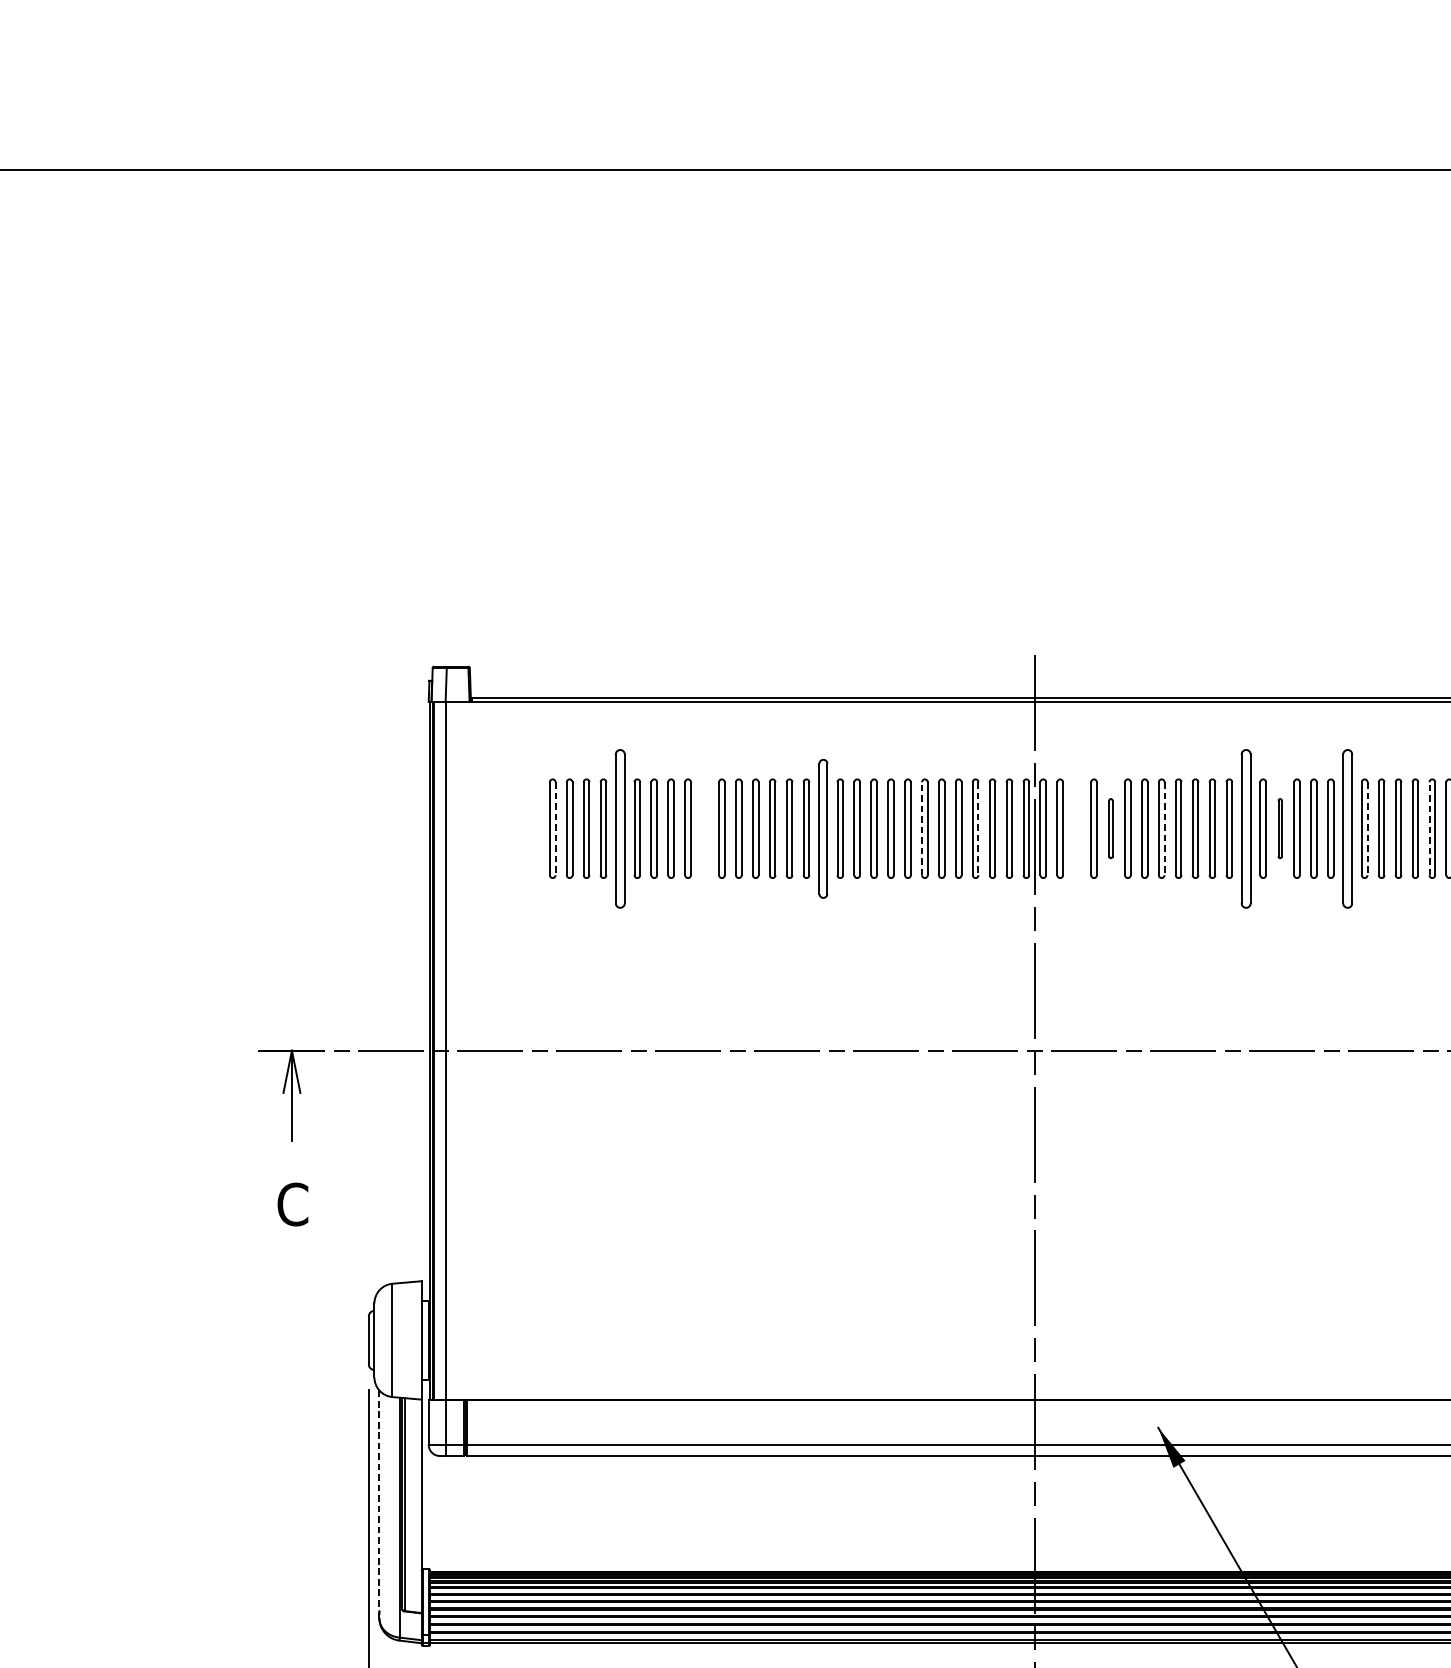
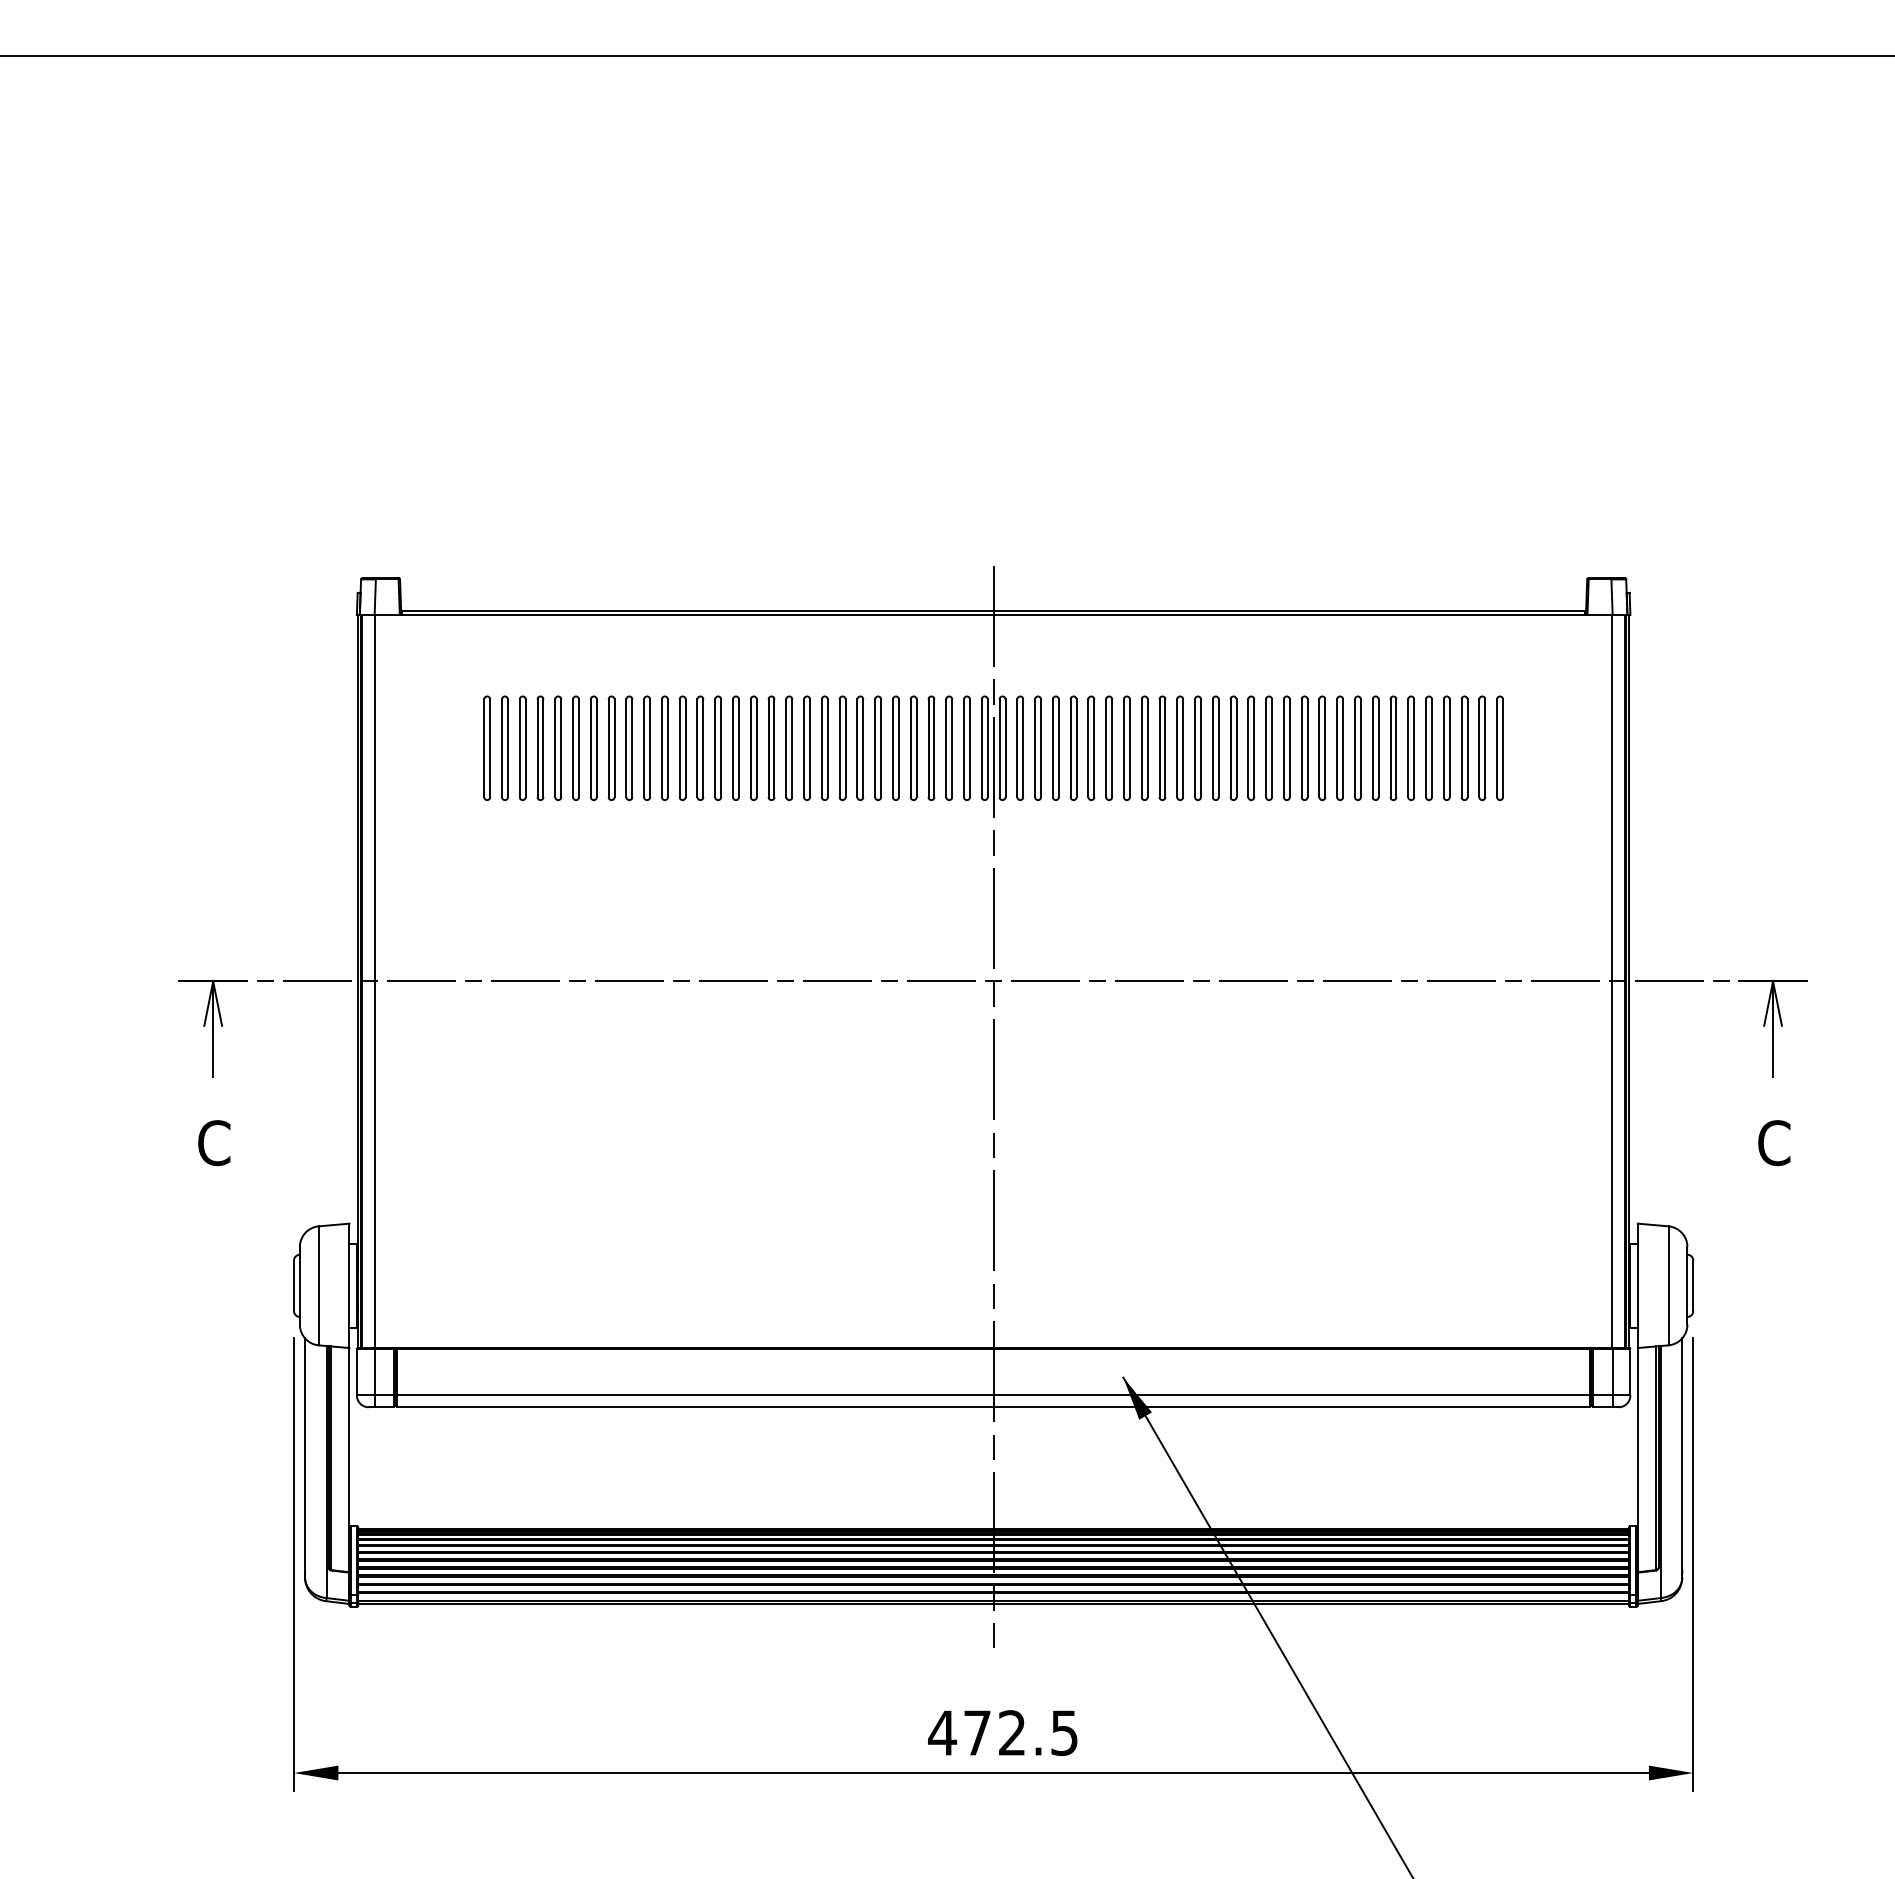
part: (620, 827) -> (558, 747), size x0.62
part: (704, 827) -> (646, 747), added
part: (823, 827) -> (771, 747), size x0.71
part: (1076, 827) -> (1037, 747), added
part: (1110, 827) -> (1073, 747), size x1.67
part: (1246, 827) -> (1215, 747), size x0.62
part: (1280, 827) -> (1251, 747), size x1.67
part: (1347, 827) -> (1322, 747), size x0.62
line: (555, 828) -> (490, 748), dashed -> solid
line: (922, 828) -> (875, 748), dashed -> solid
line: (978, 828) -> (934, 748), dashed -> solid
line: (1164, 828) -> (1129, 748), dashed -> solid
line: (1367, 828) -> (1343, 748), dashed -> solid
line: (1429, 828) -> (1408, 748), dashed -> solid
line: (379, 1500) -> (305, 1454), dashed -> solid

